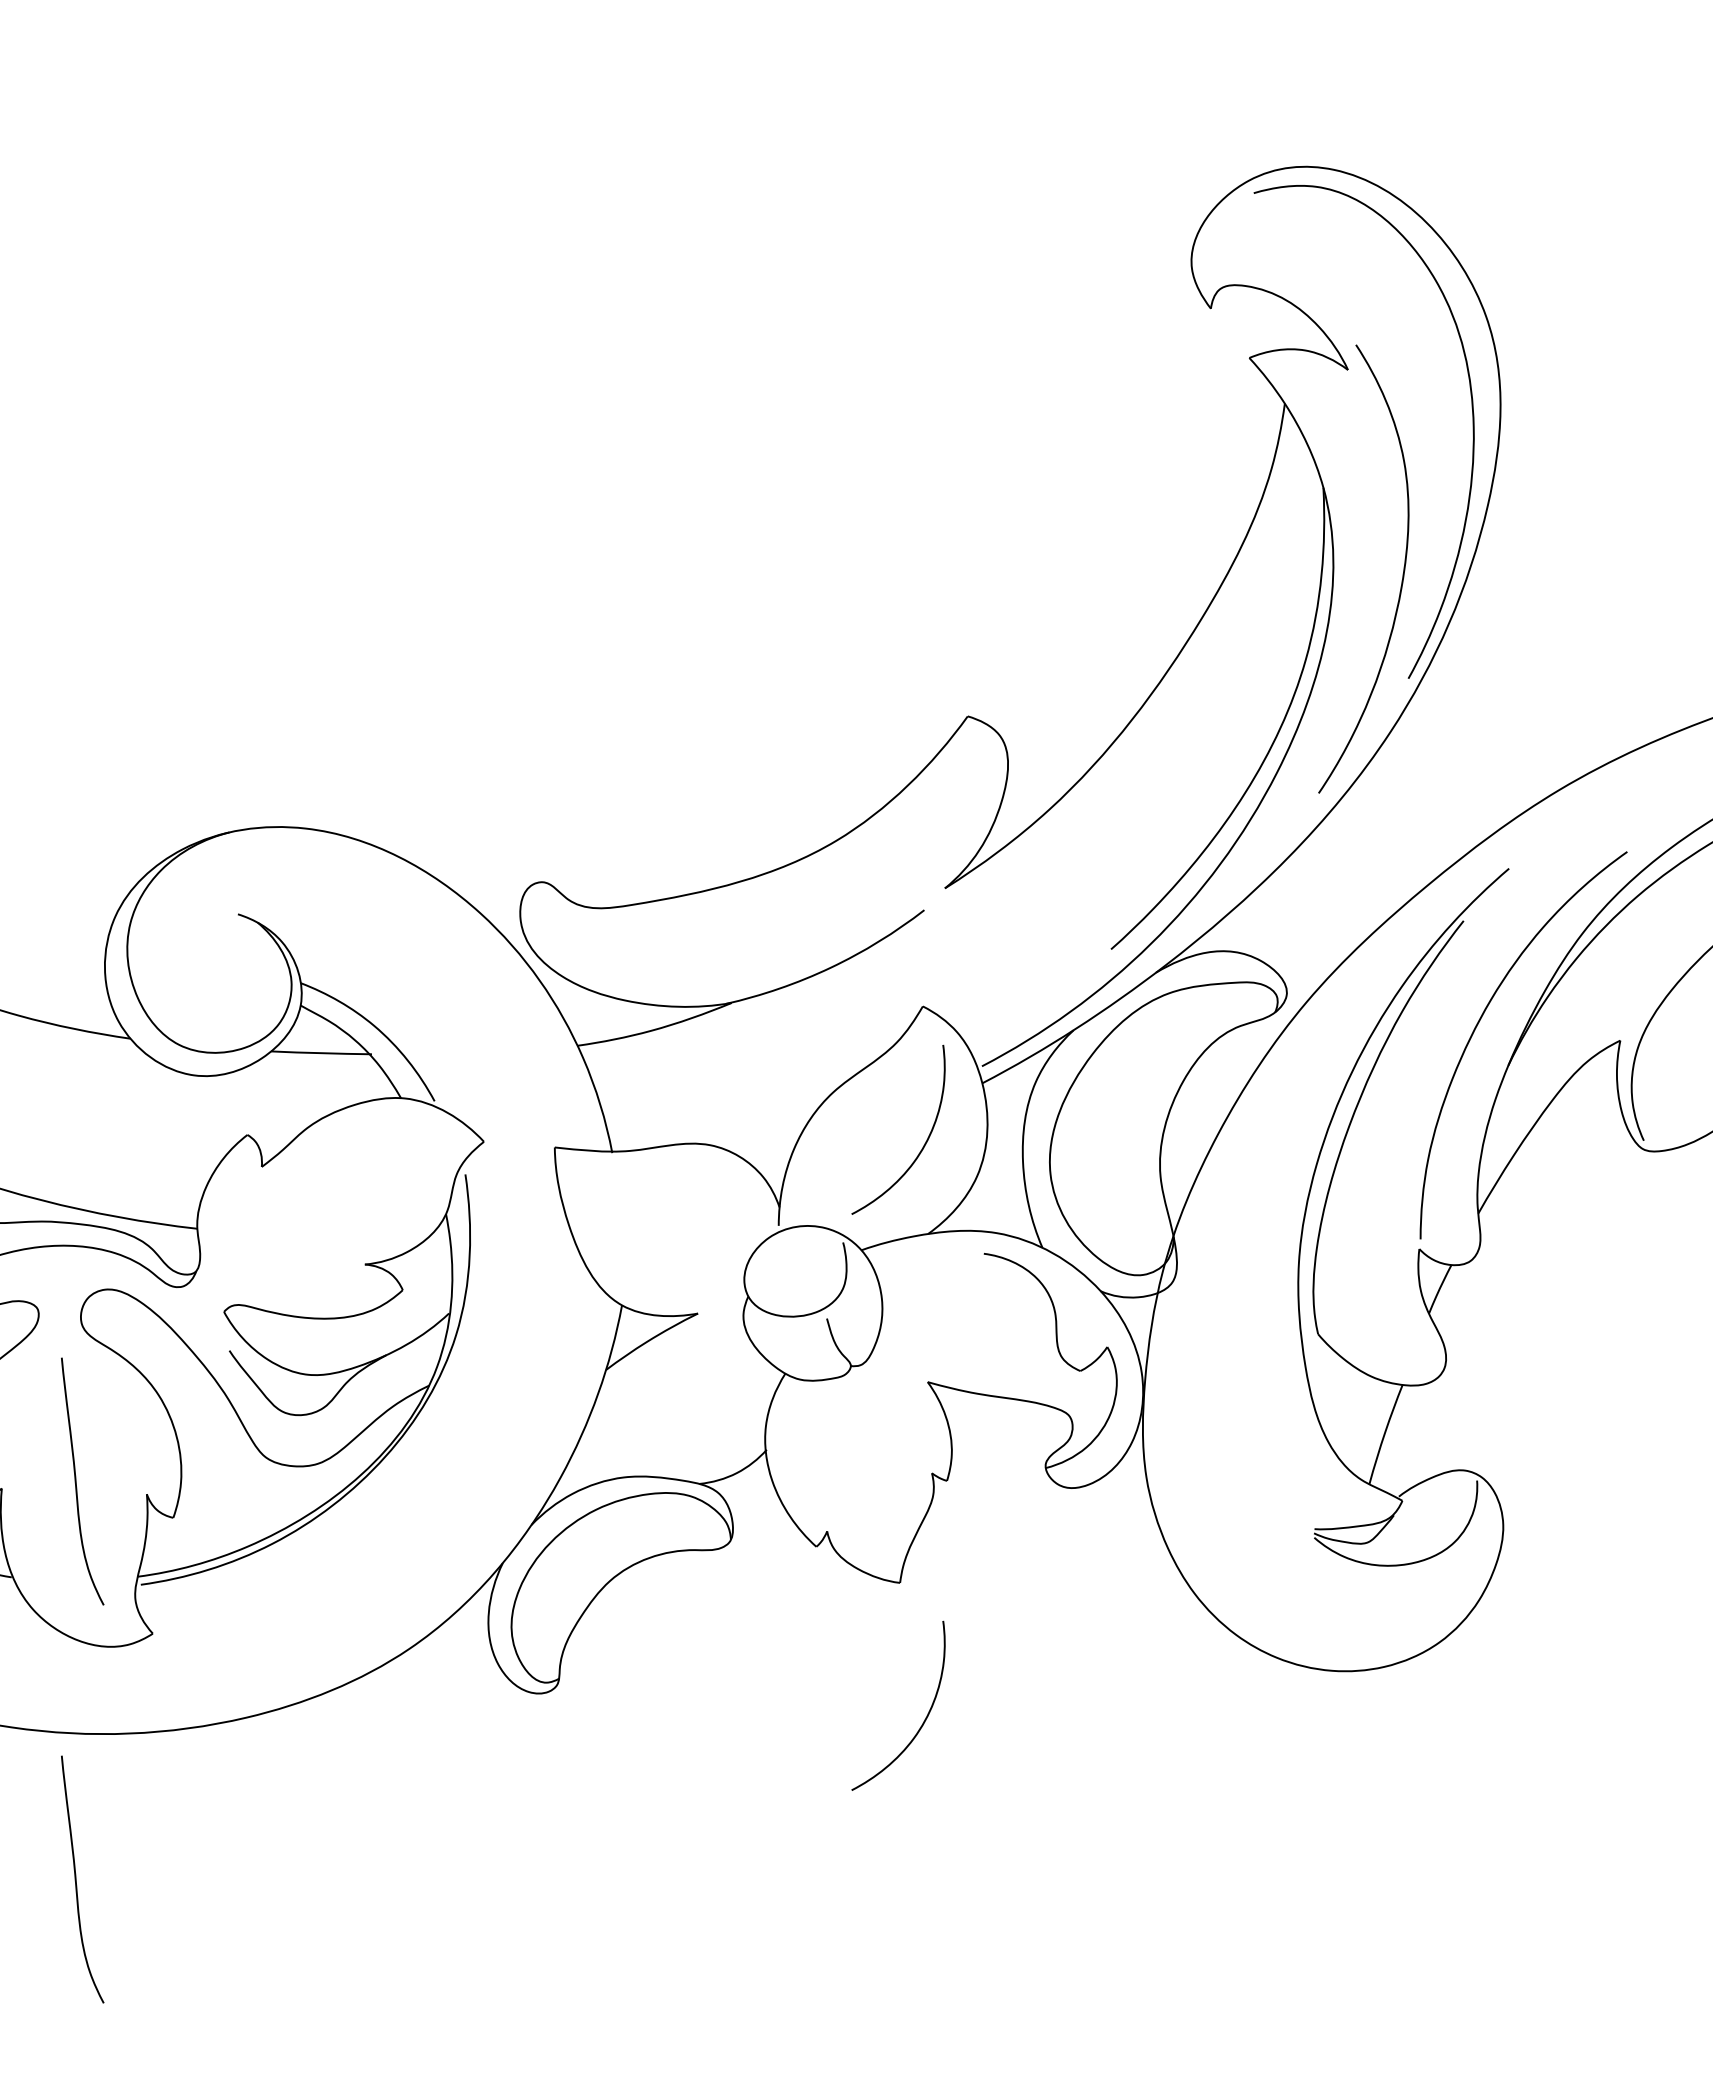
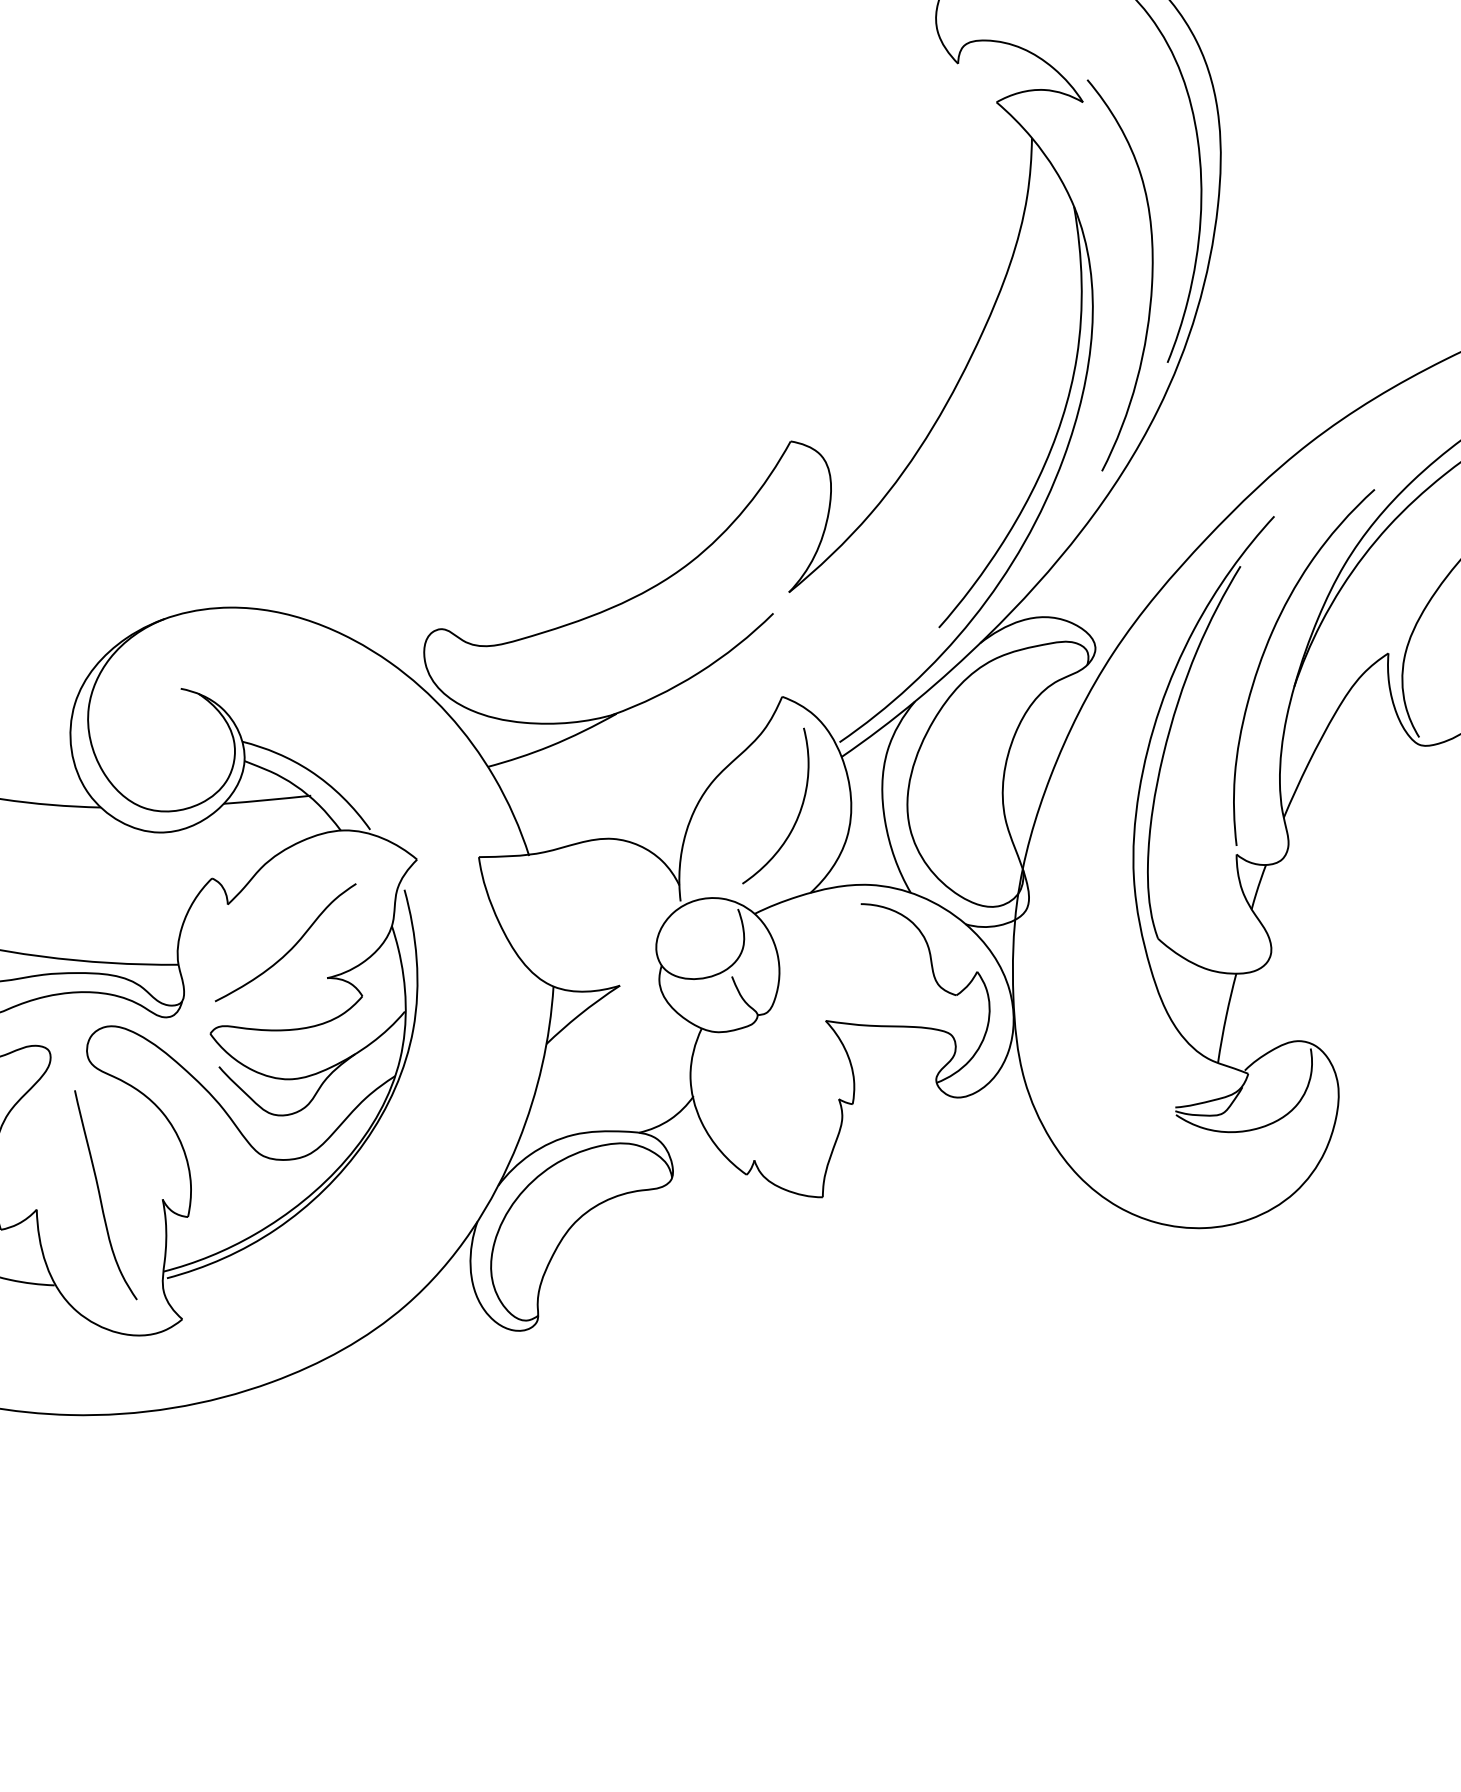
curve: (327, 1225) -> (290, 948), added
curve: (924, 1719) -> (858, 1312), removed
curve: (76, 1879) -> (142, 1539), removed

